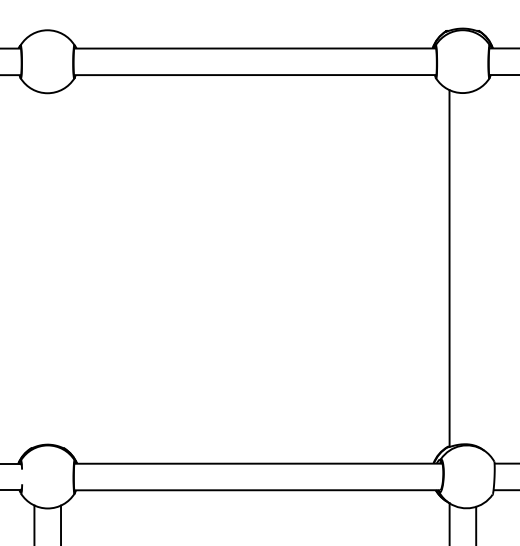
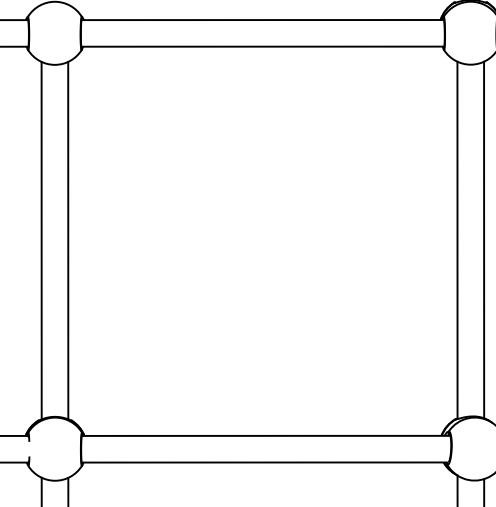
line: (34, 268) -> (41, 240), added
line: (60, 268) -> (67, 240), added
line: (476, 268) -> (484, 240), added

